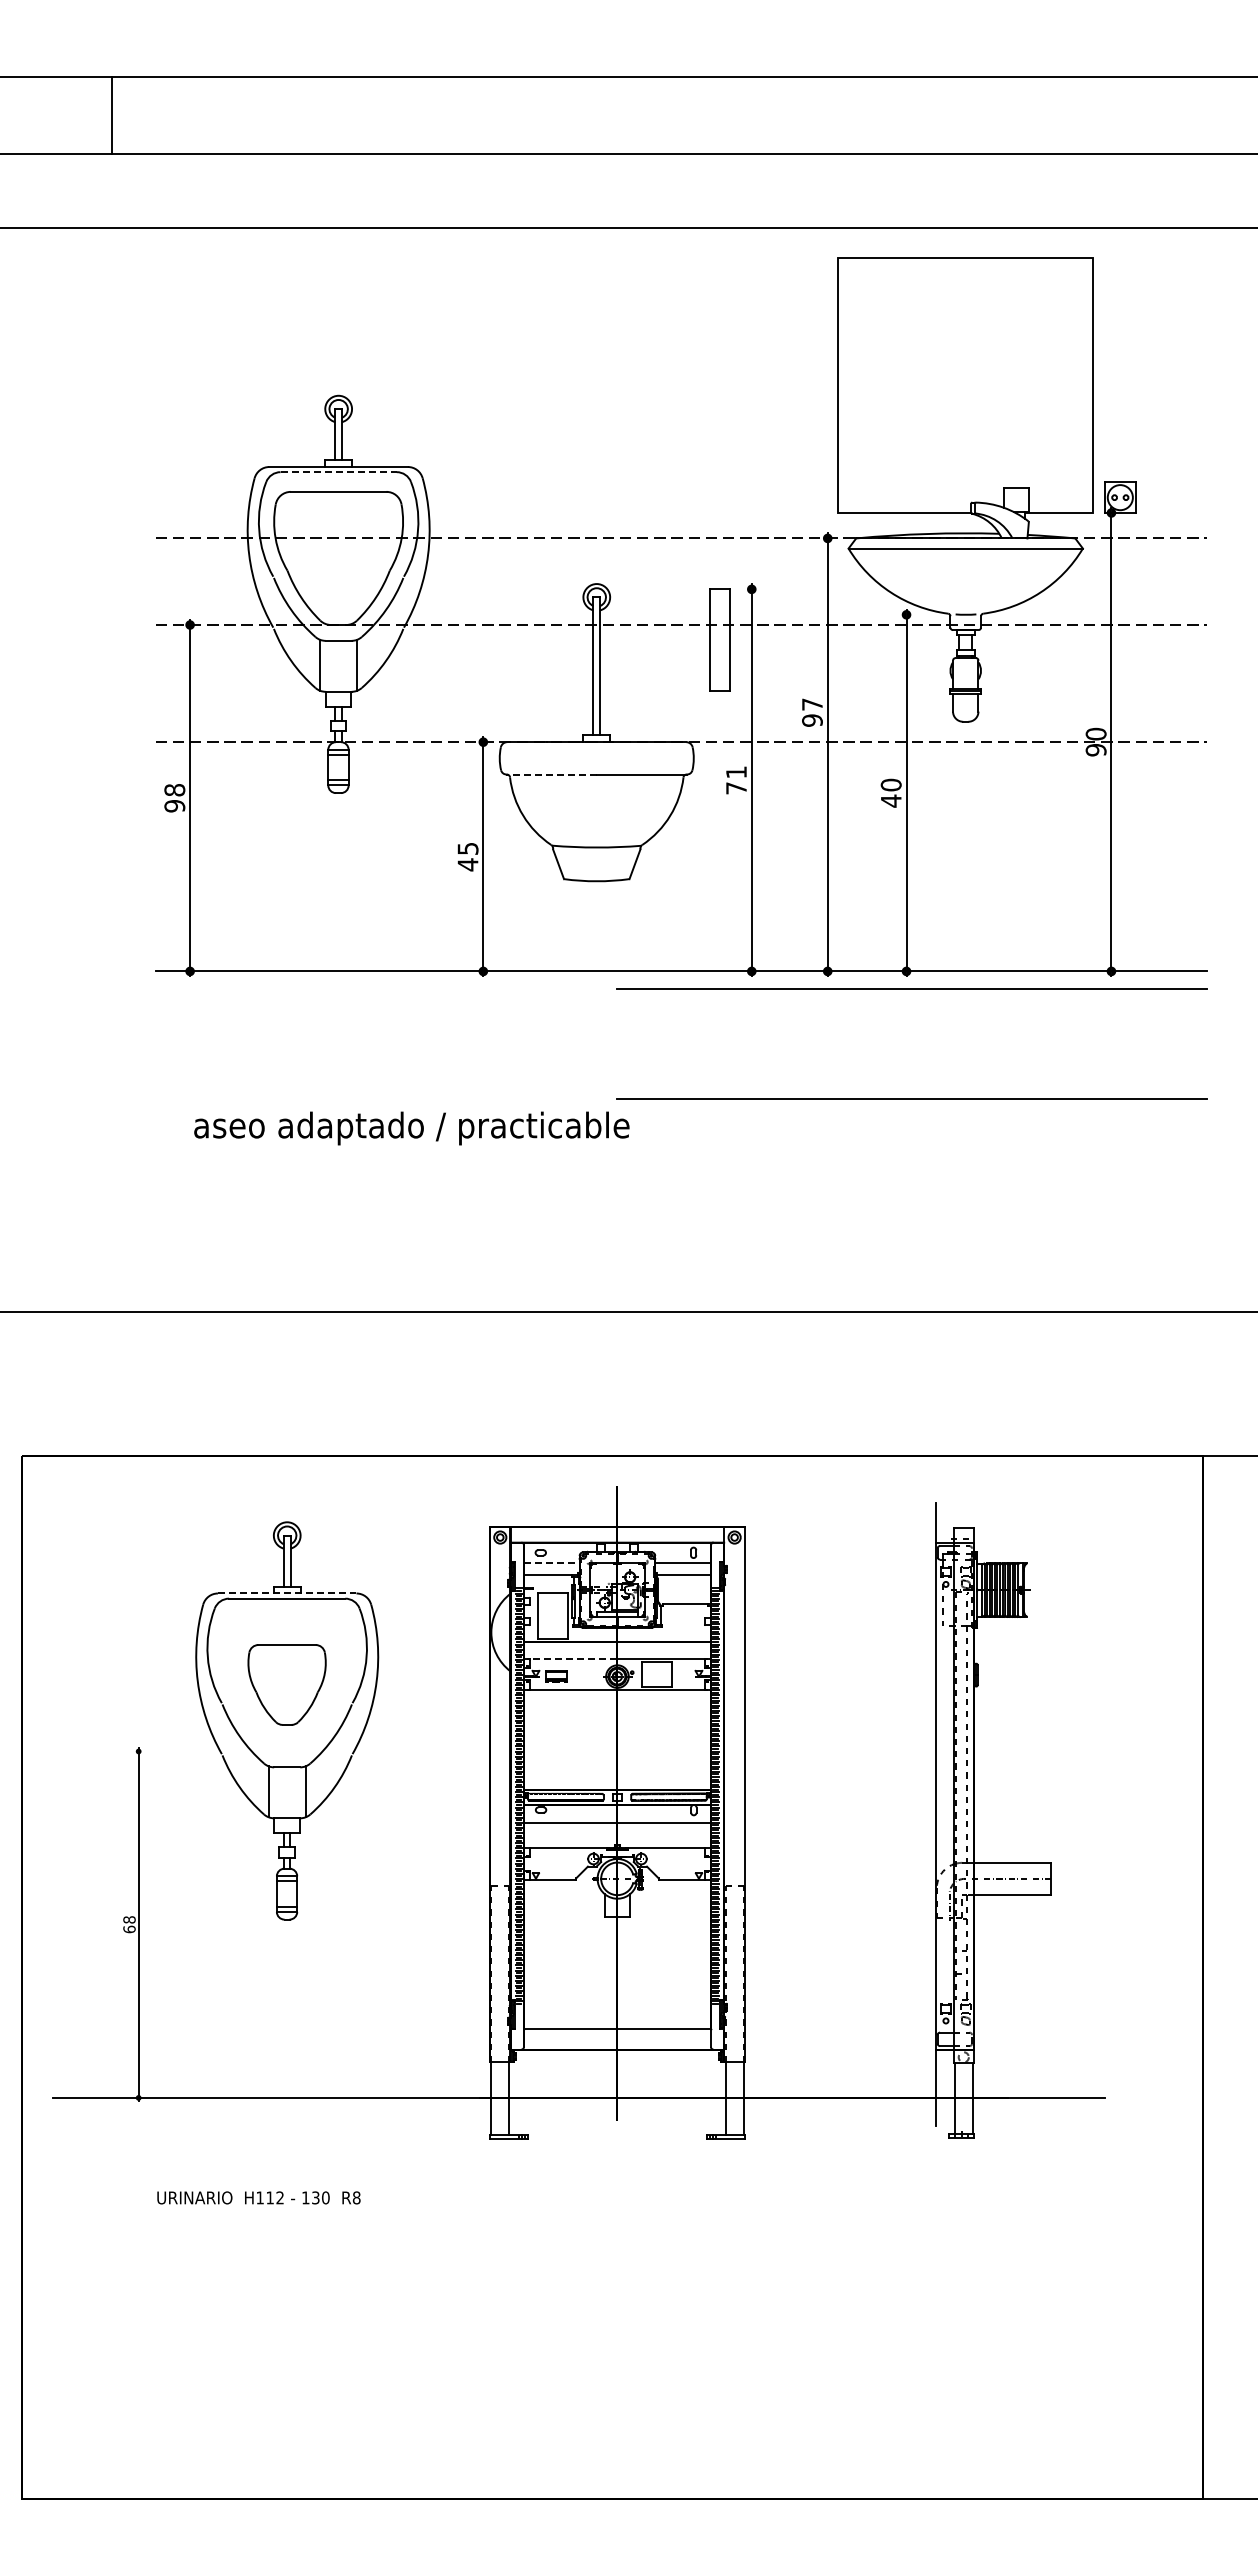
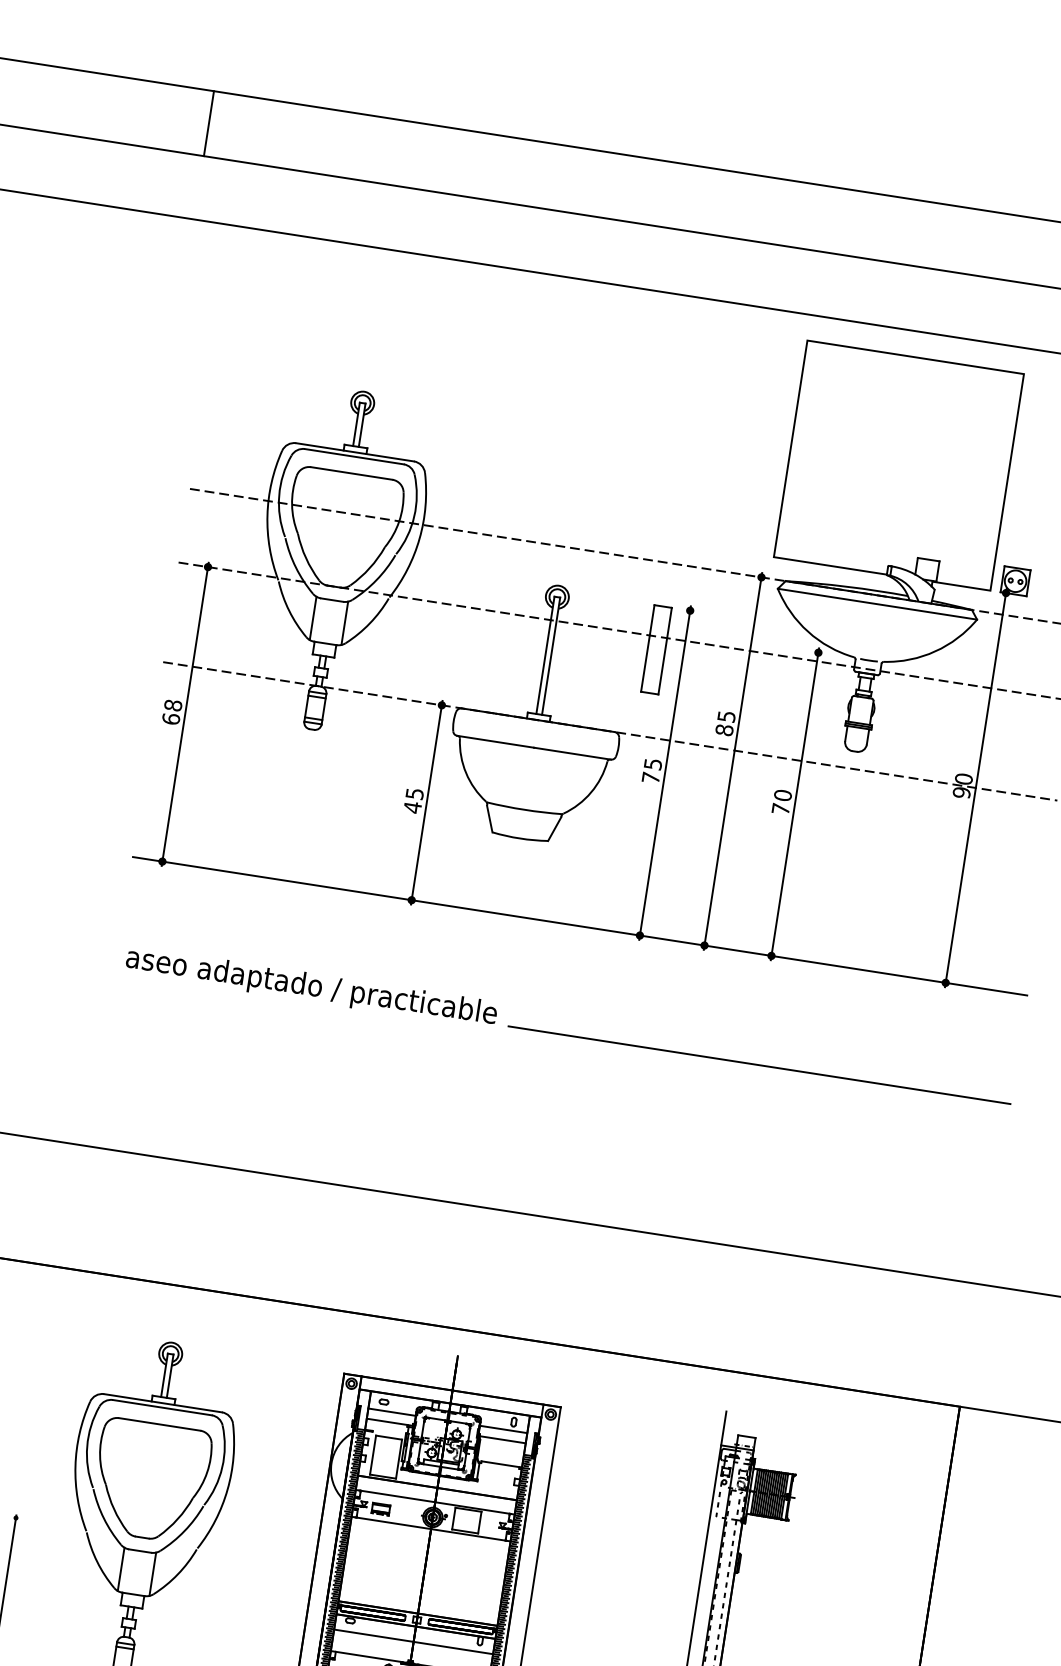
line: (339, 472) -> (355, 457), dashed -> solid
text: (812, 712) -> (725, 723), 97 -> 85
text: (736, 772) -> (653, 764), 71 -> 75
line: (551, 774) -> (495, 741), dashed -> solid
text: (891, 800) -> (781, 808), 40 -> 70
text: (174, 805) -> (170, 718), 98 -> 68
line: (911, 988) -> (773, 971), removed
text: (411, 1128) -> (311, 987), moved
line: (552, 1563) -> (392, 1412), dashed -> solid
line: (287, 1593) -> (163, 1403), dashed -> solid
line: (573, 1658) -> (397, 1496), dashed -> solid
part: (286, 1684) -> (150, 1480), size x1.67

